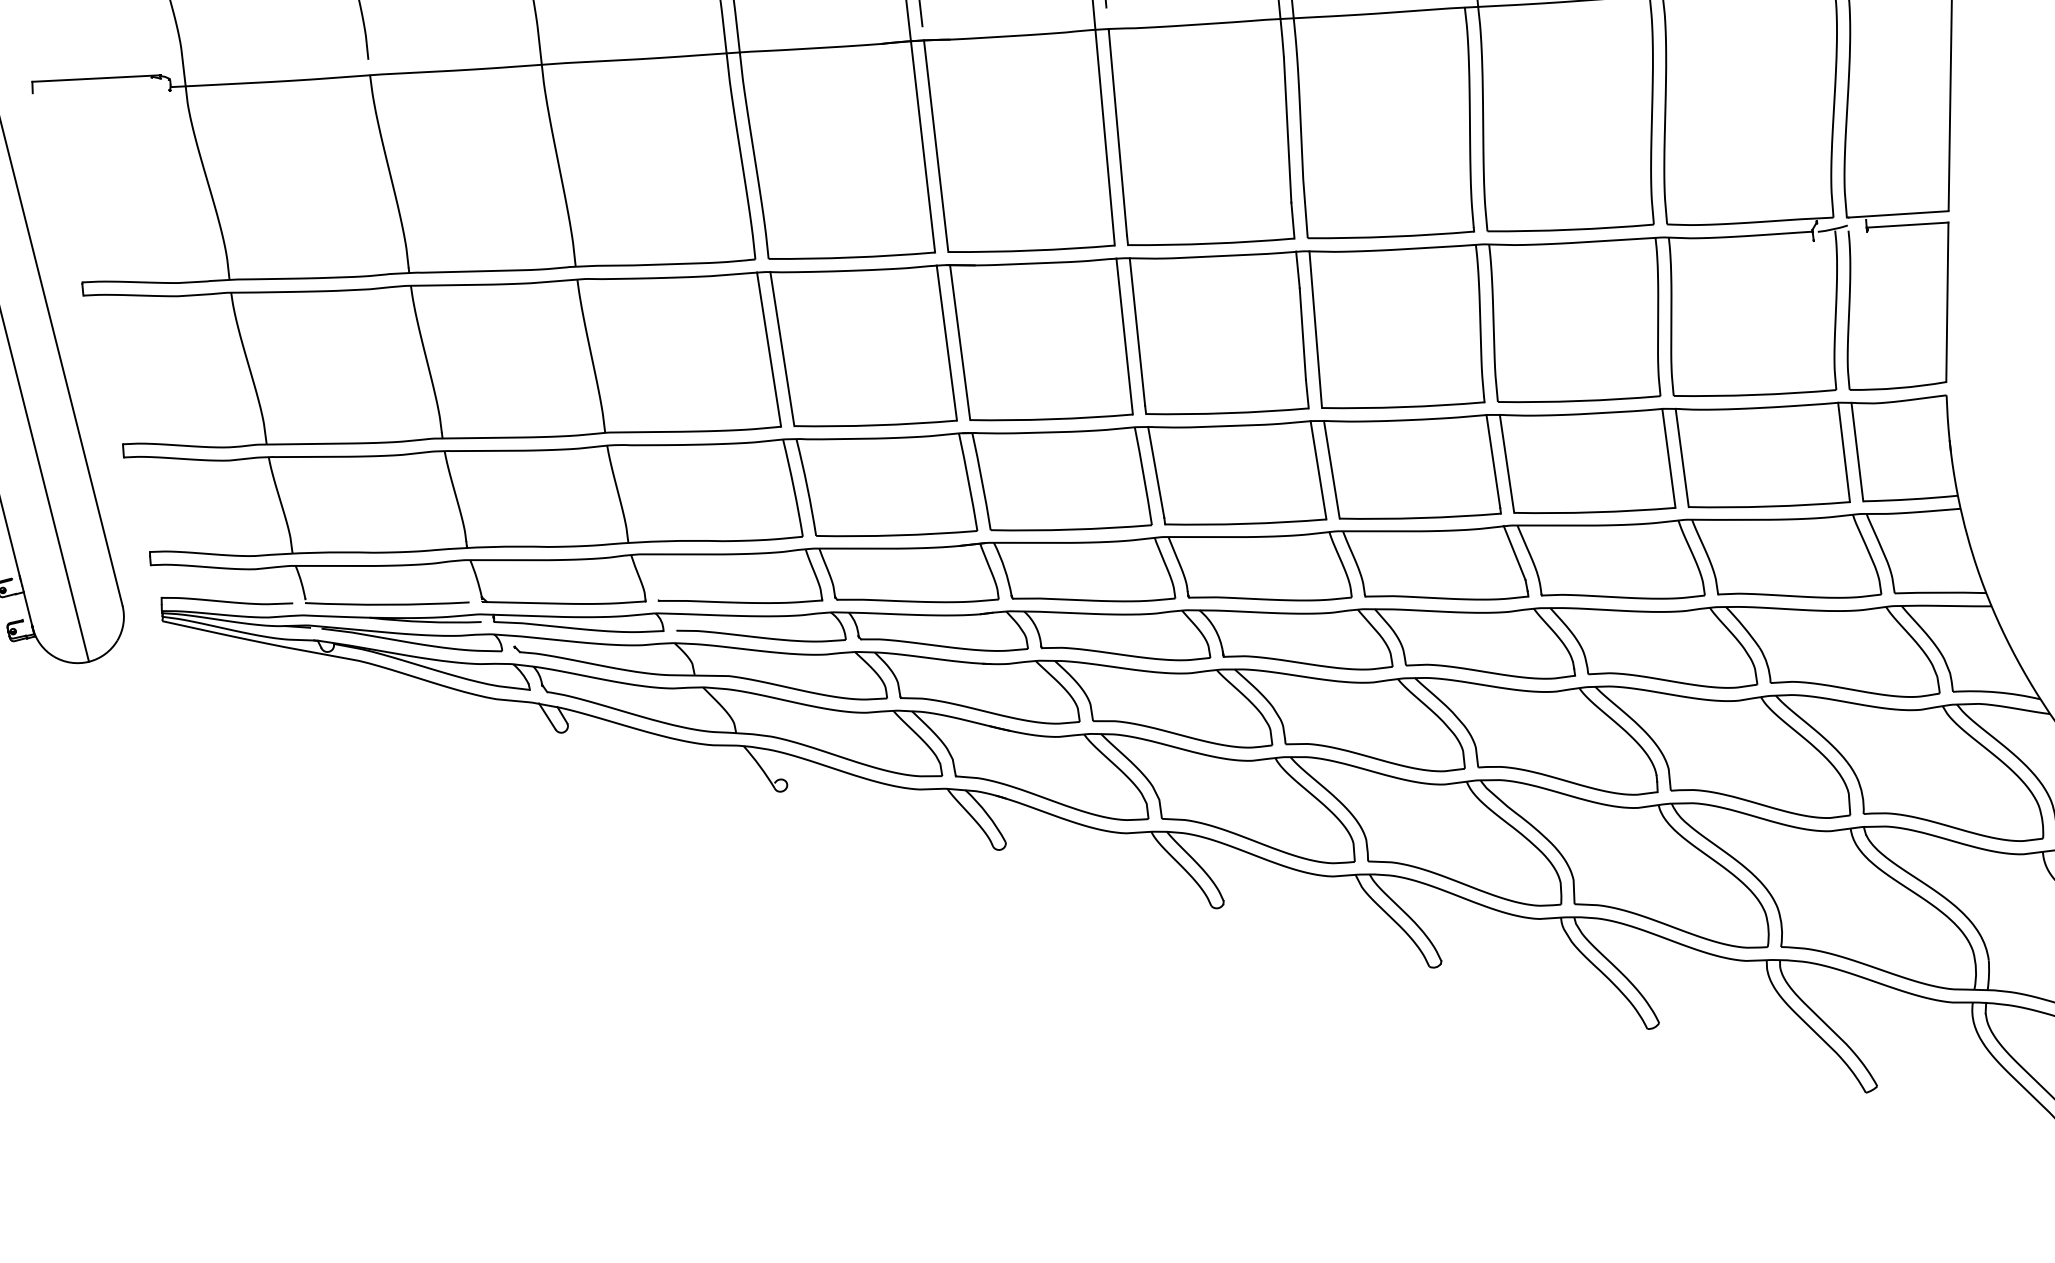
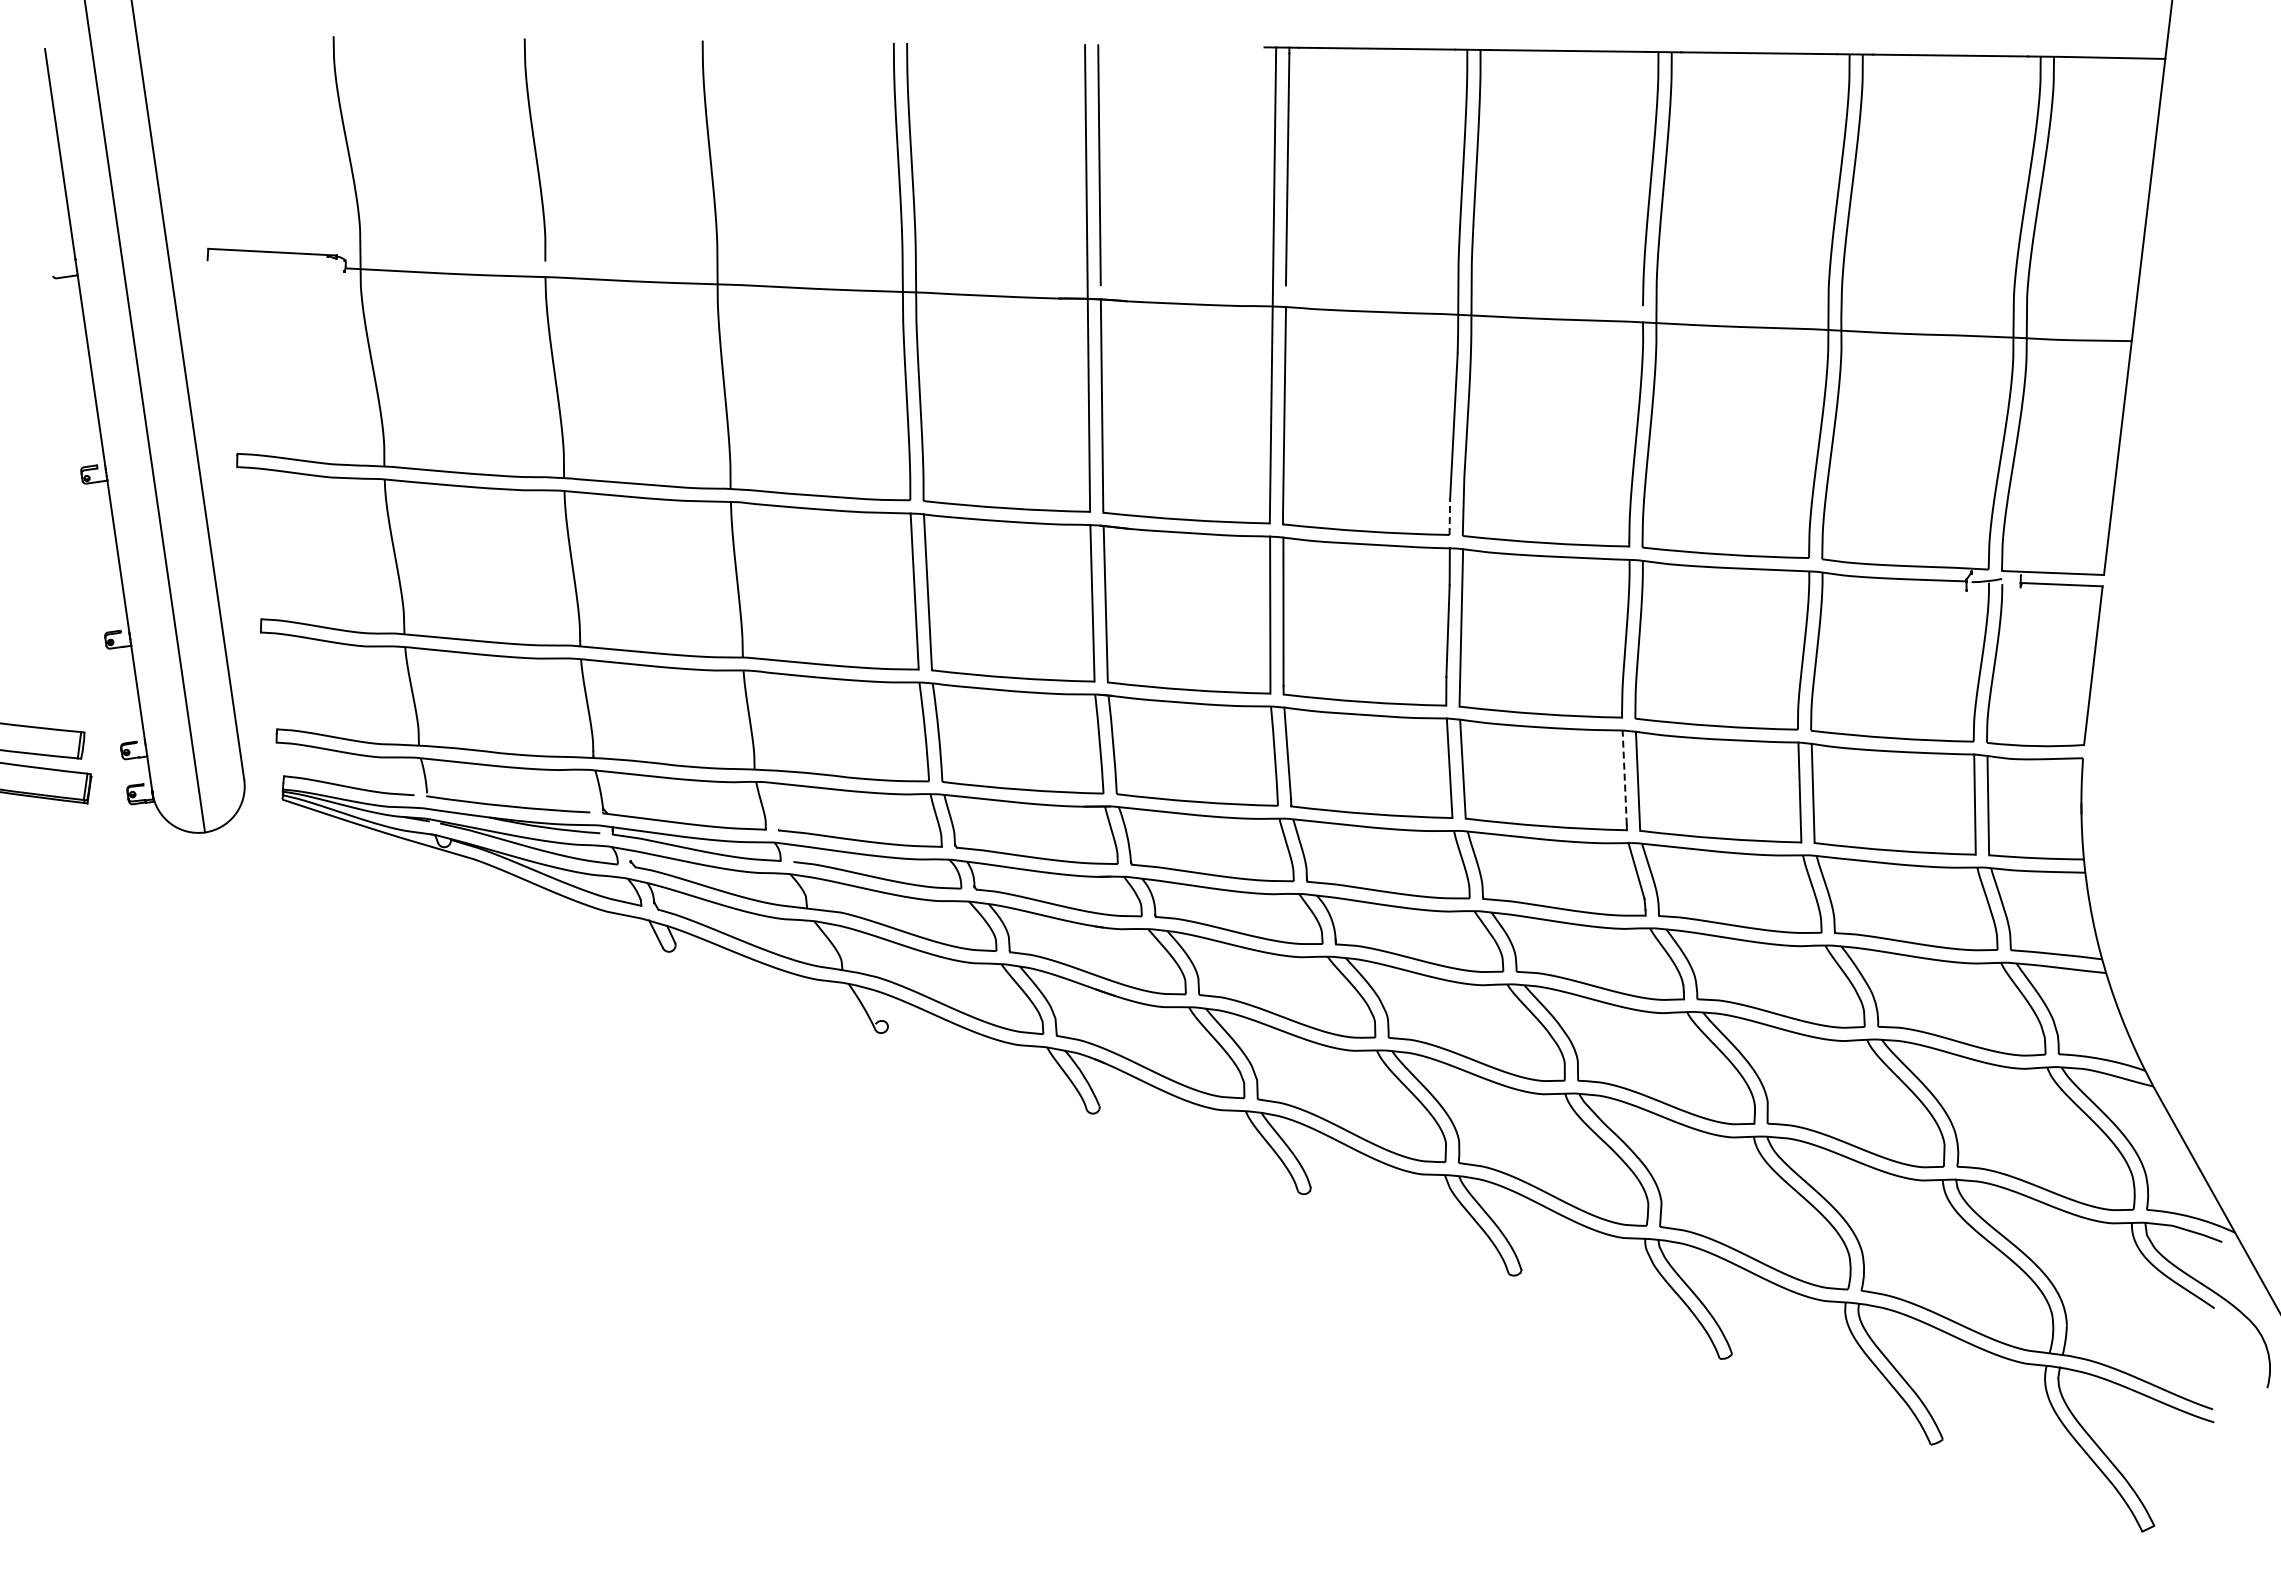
line: (1292, 220) -> (1449, 516), solid -> dashed
line: (1493, 461) -> (1624, 777), solid -> dashed

